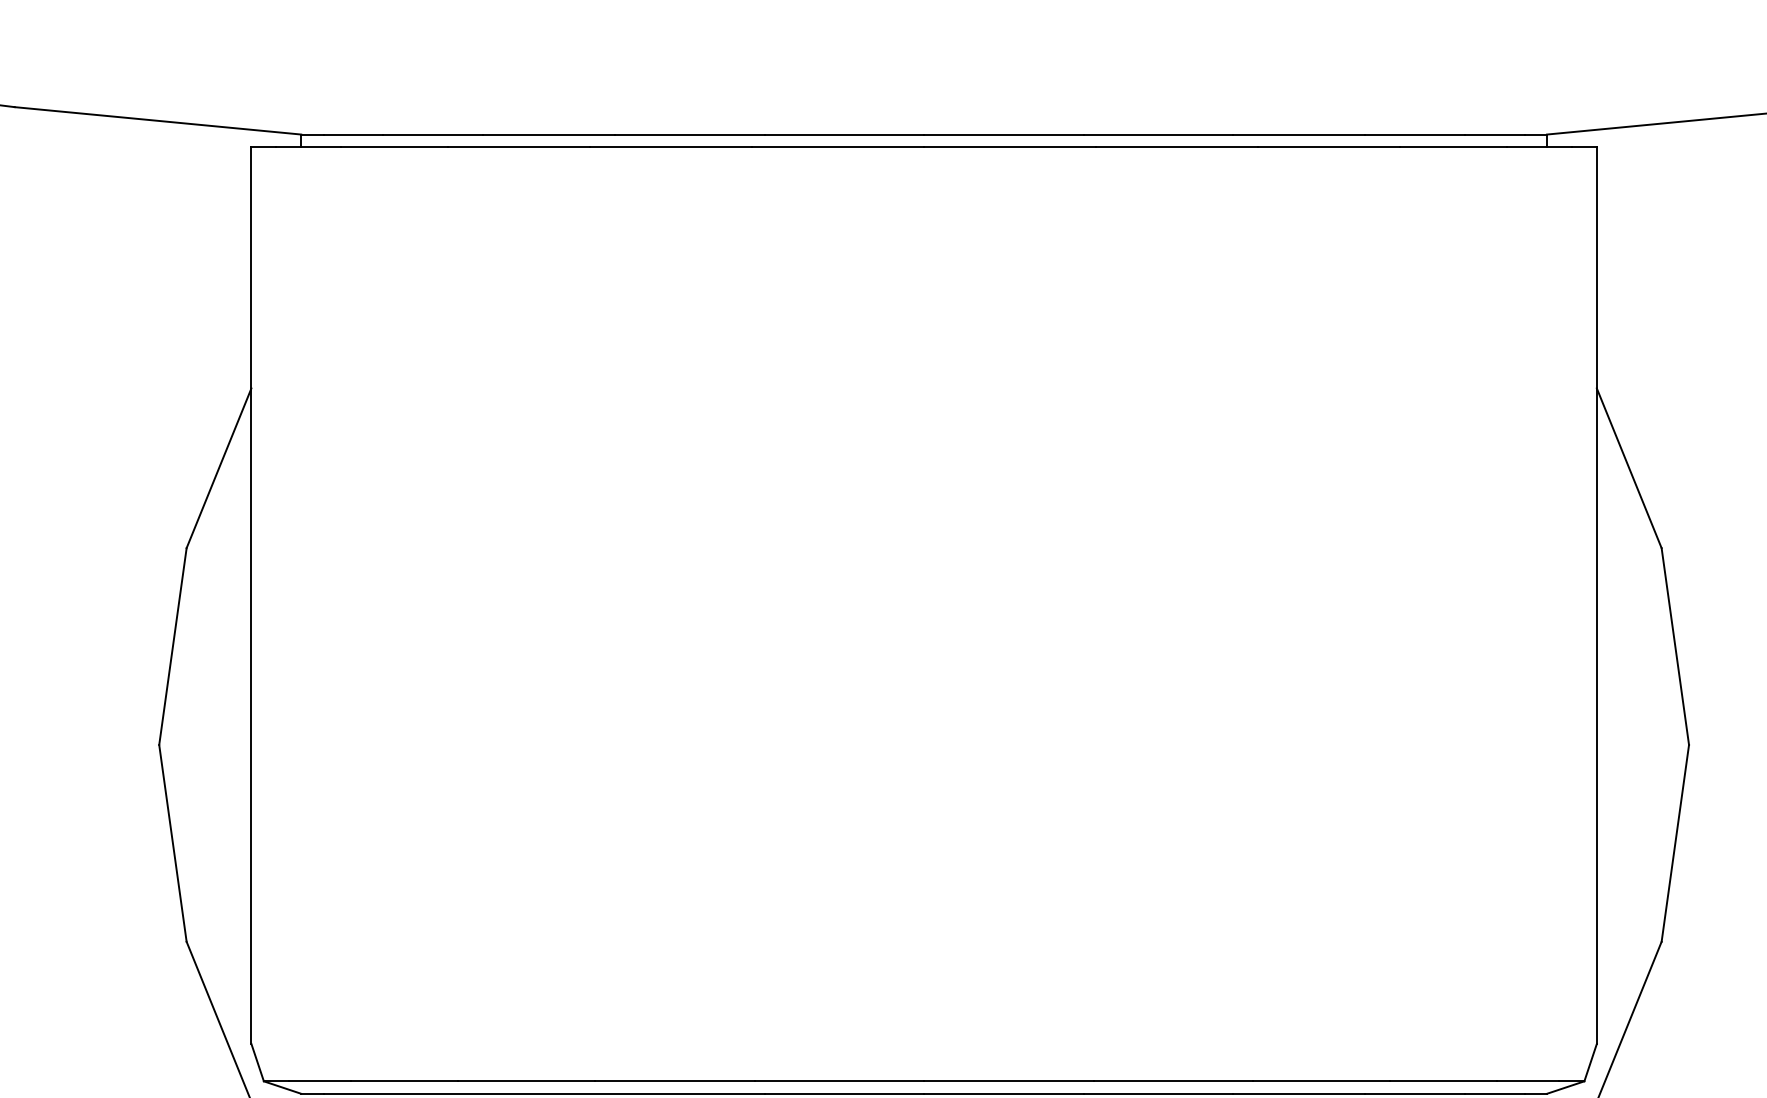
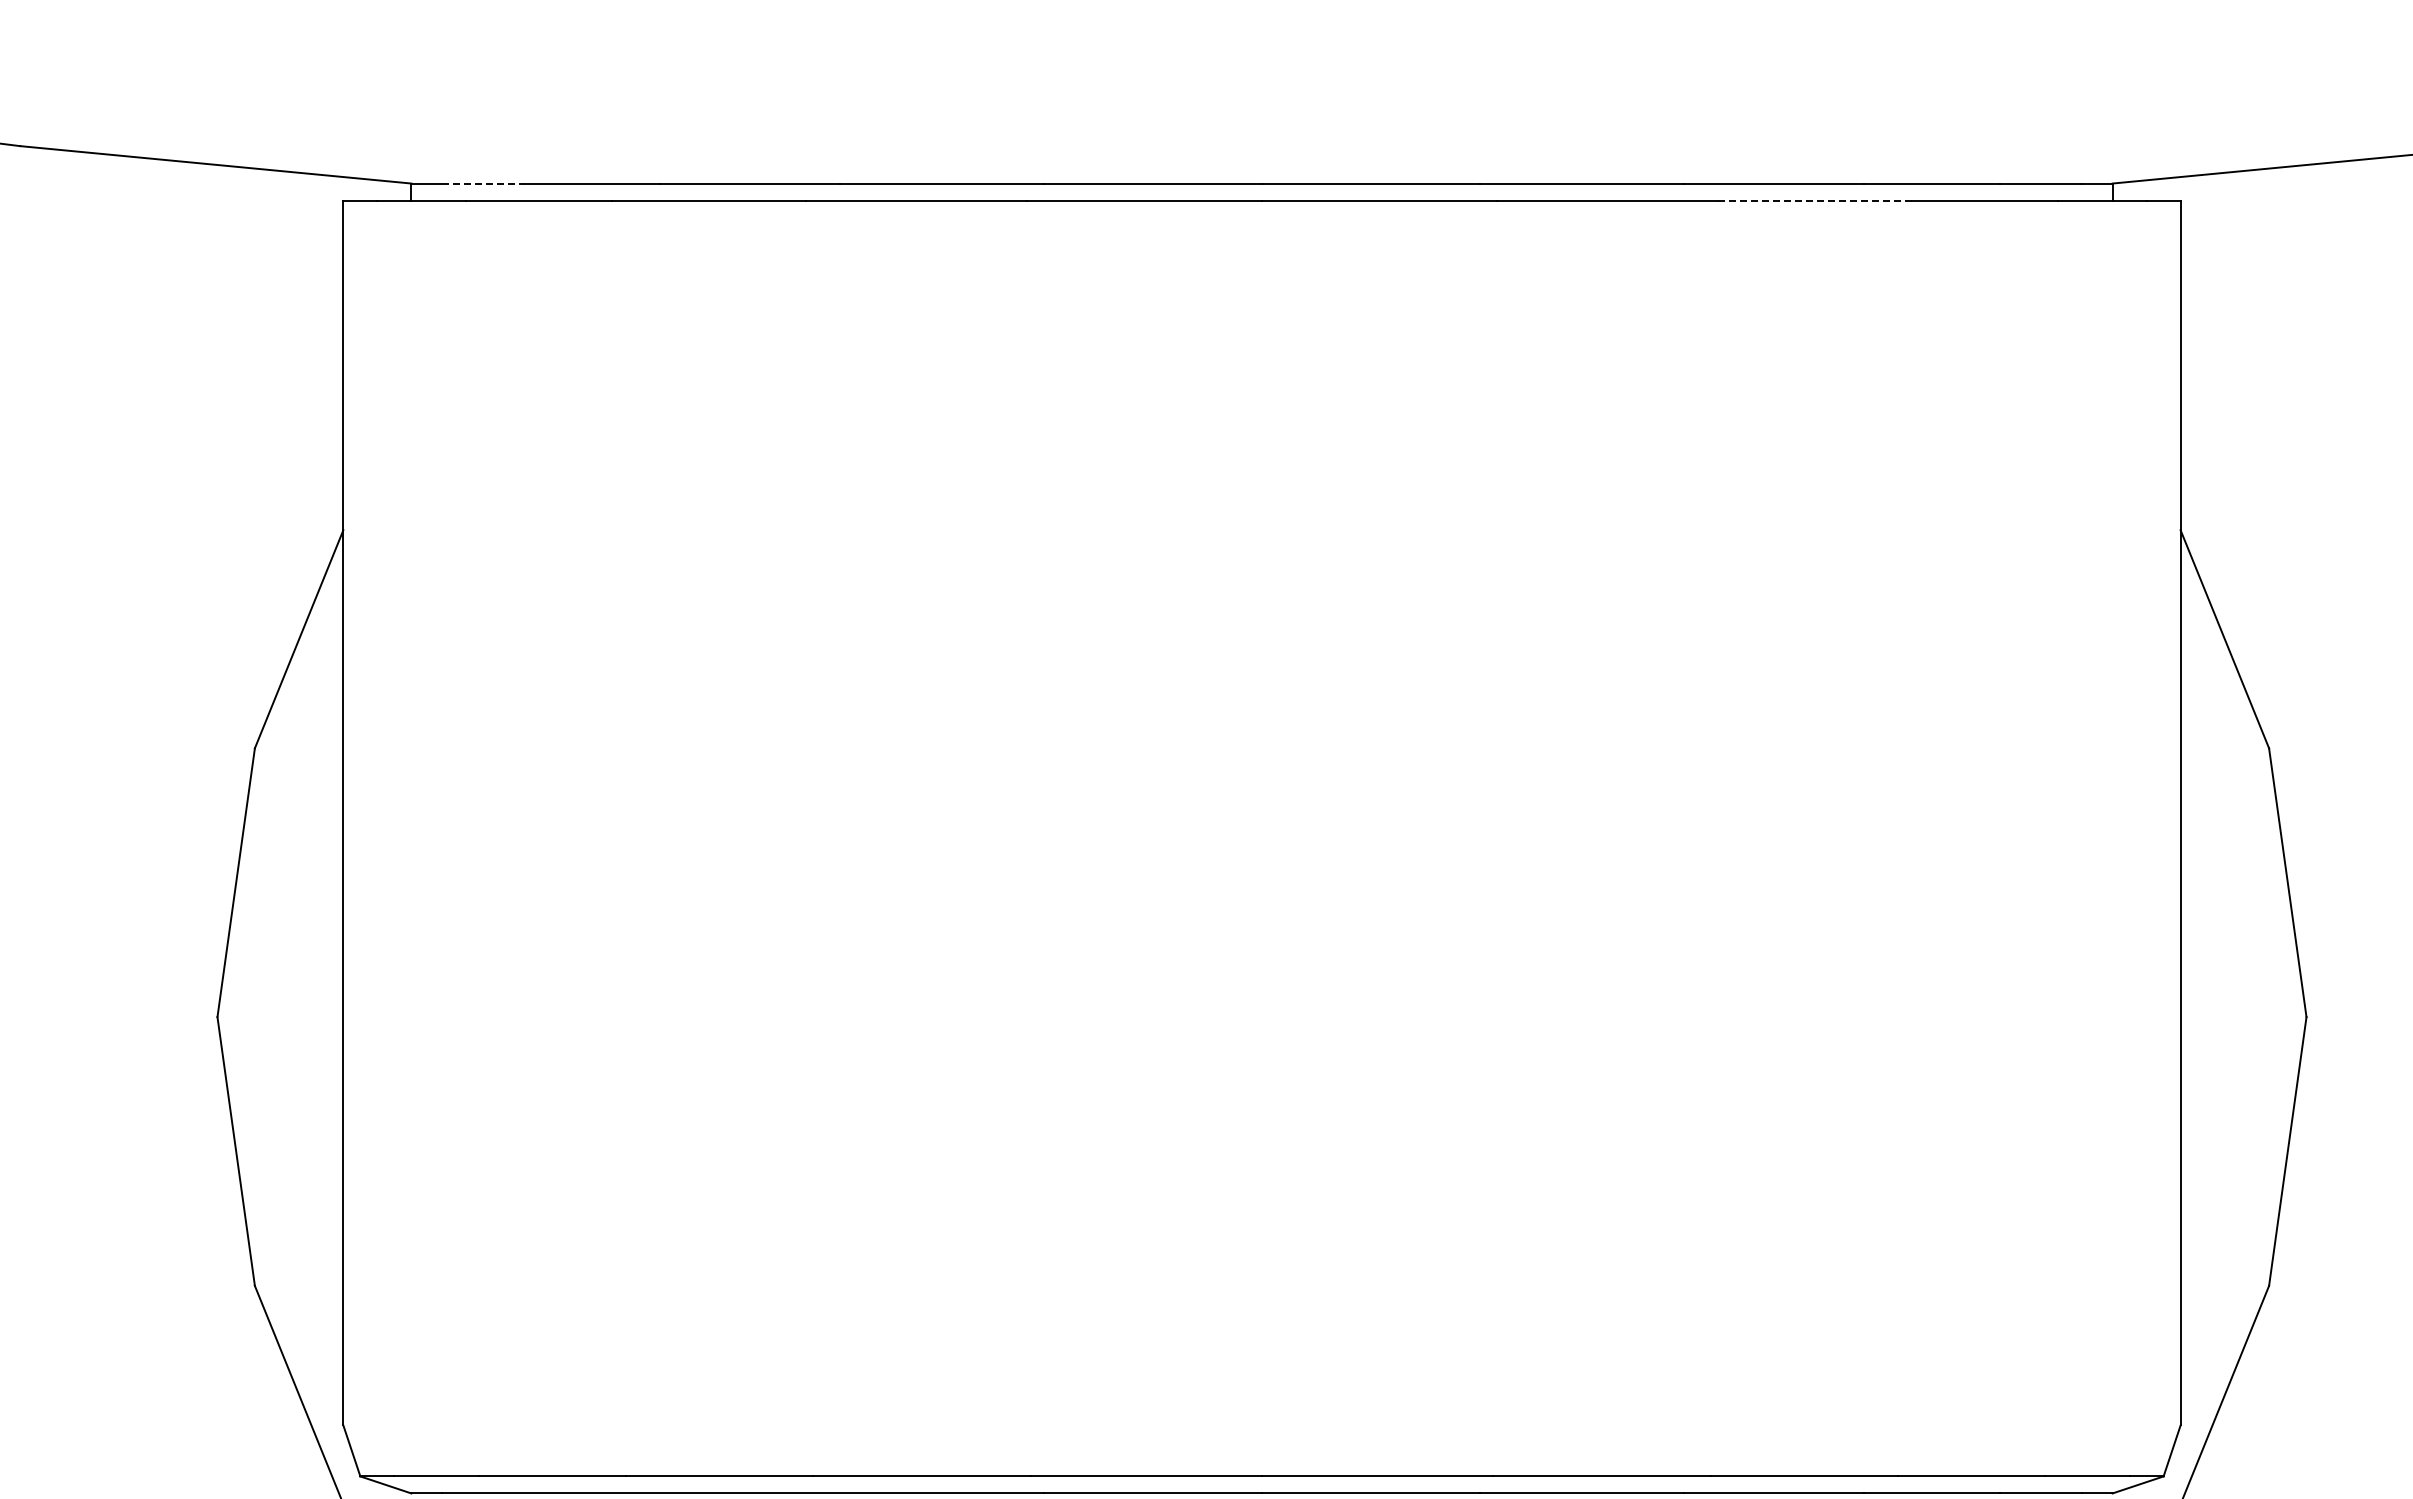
line: (353, 134) -> (482, 183), solid -> dashed
line: (1328, 146) -> (1814, 200), solid -> dashed

